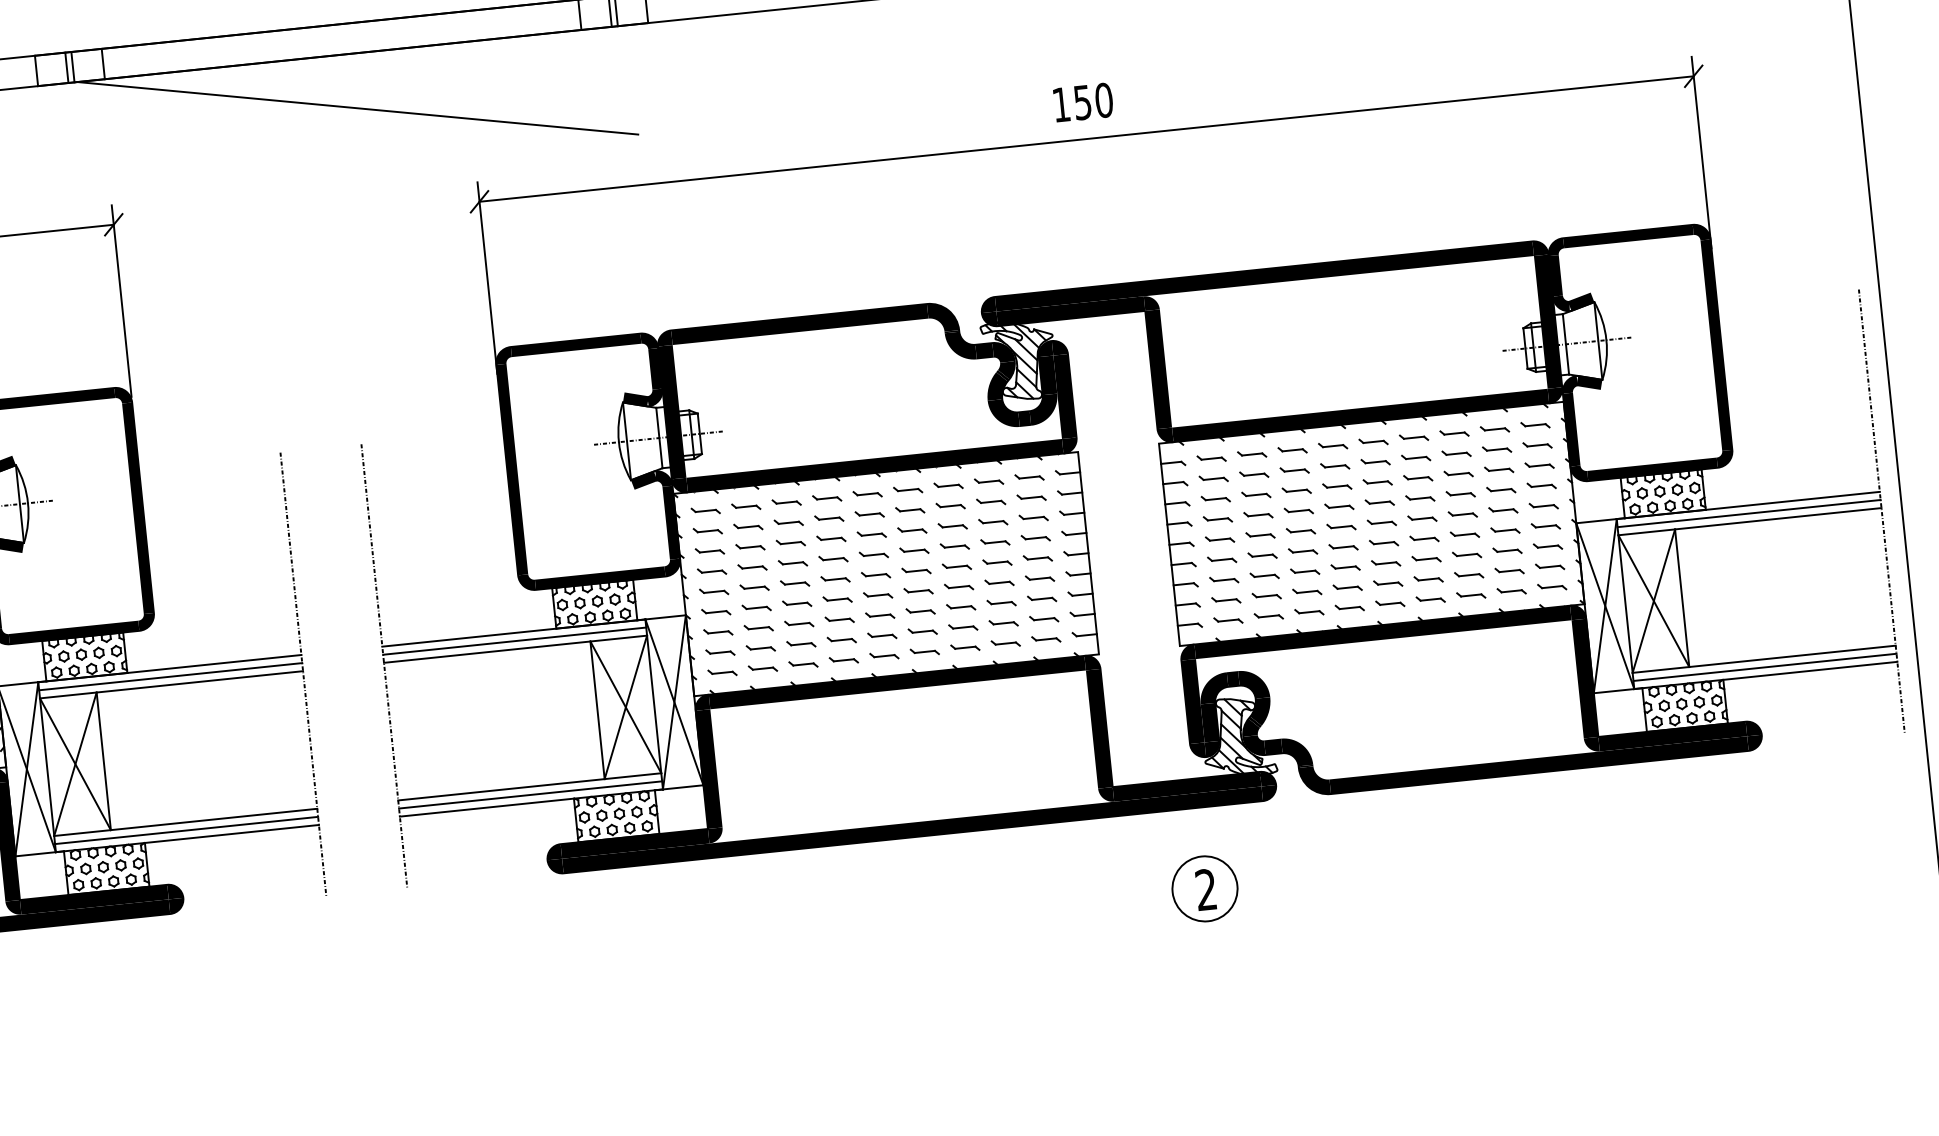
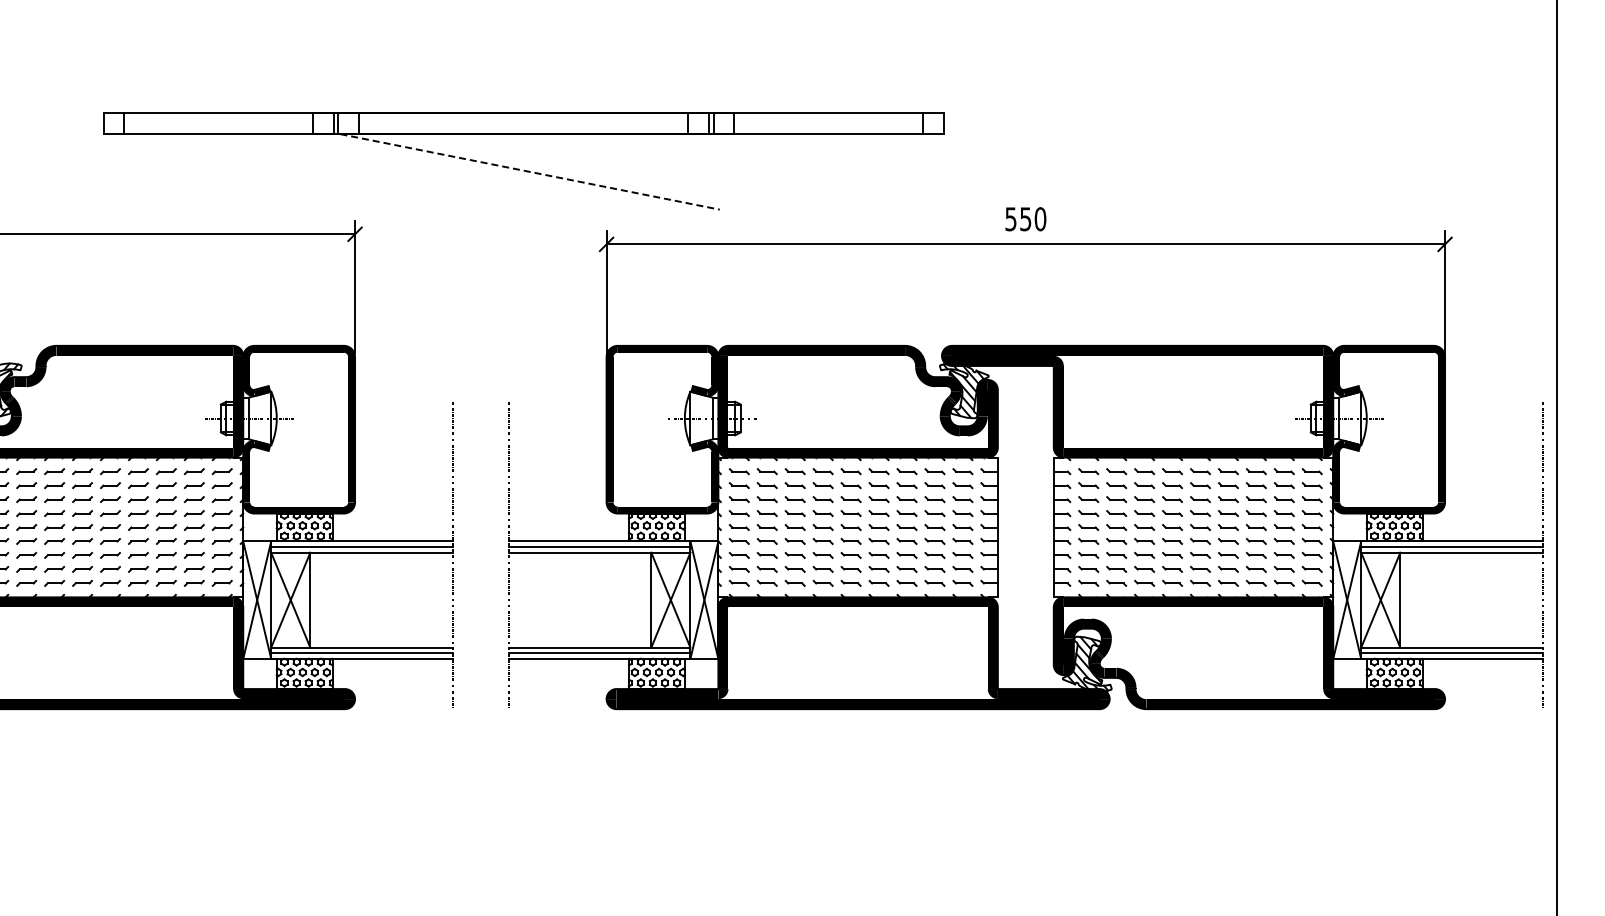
text: (1060, 105) -> (1010, 219), 150 -> 550
line: (358, 109) -> (530, 172), solid -> dashed
part: (1204, 888) -> (1053, 764), removed

